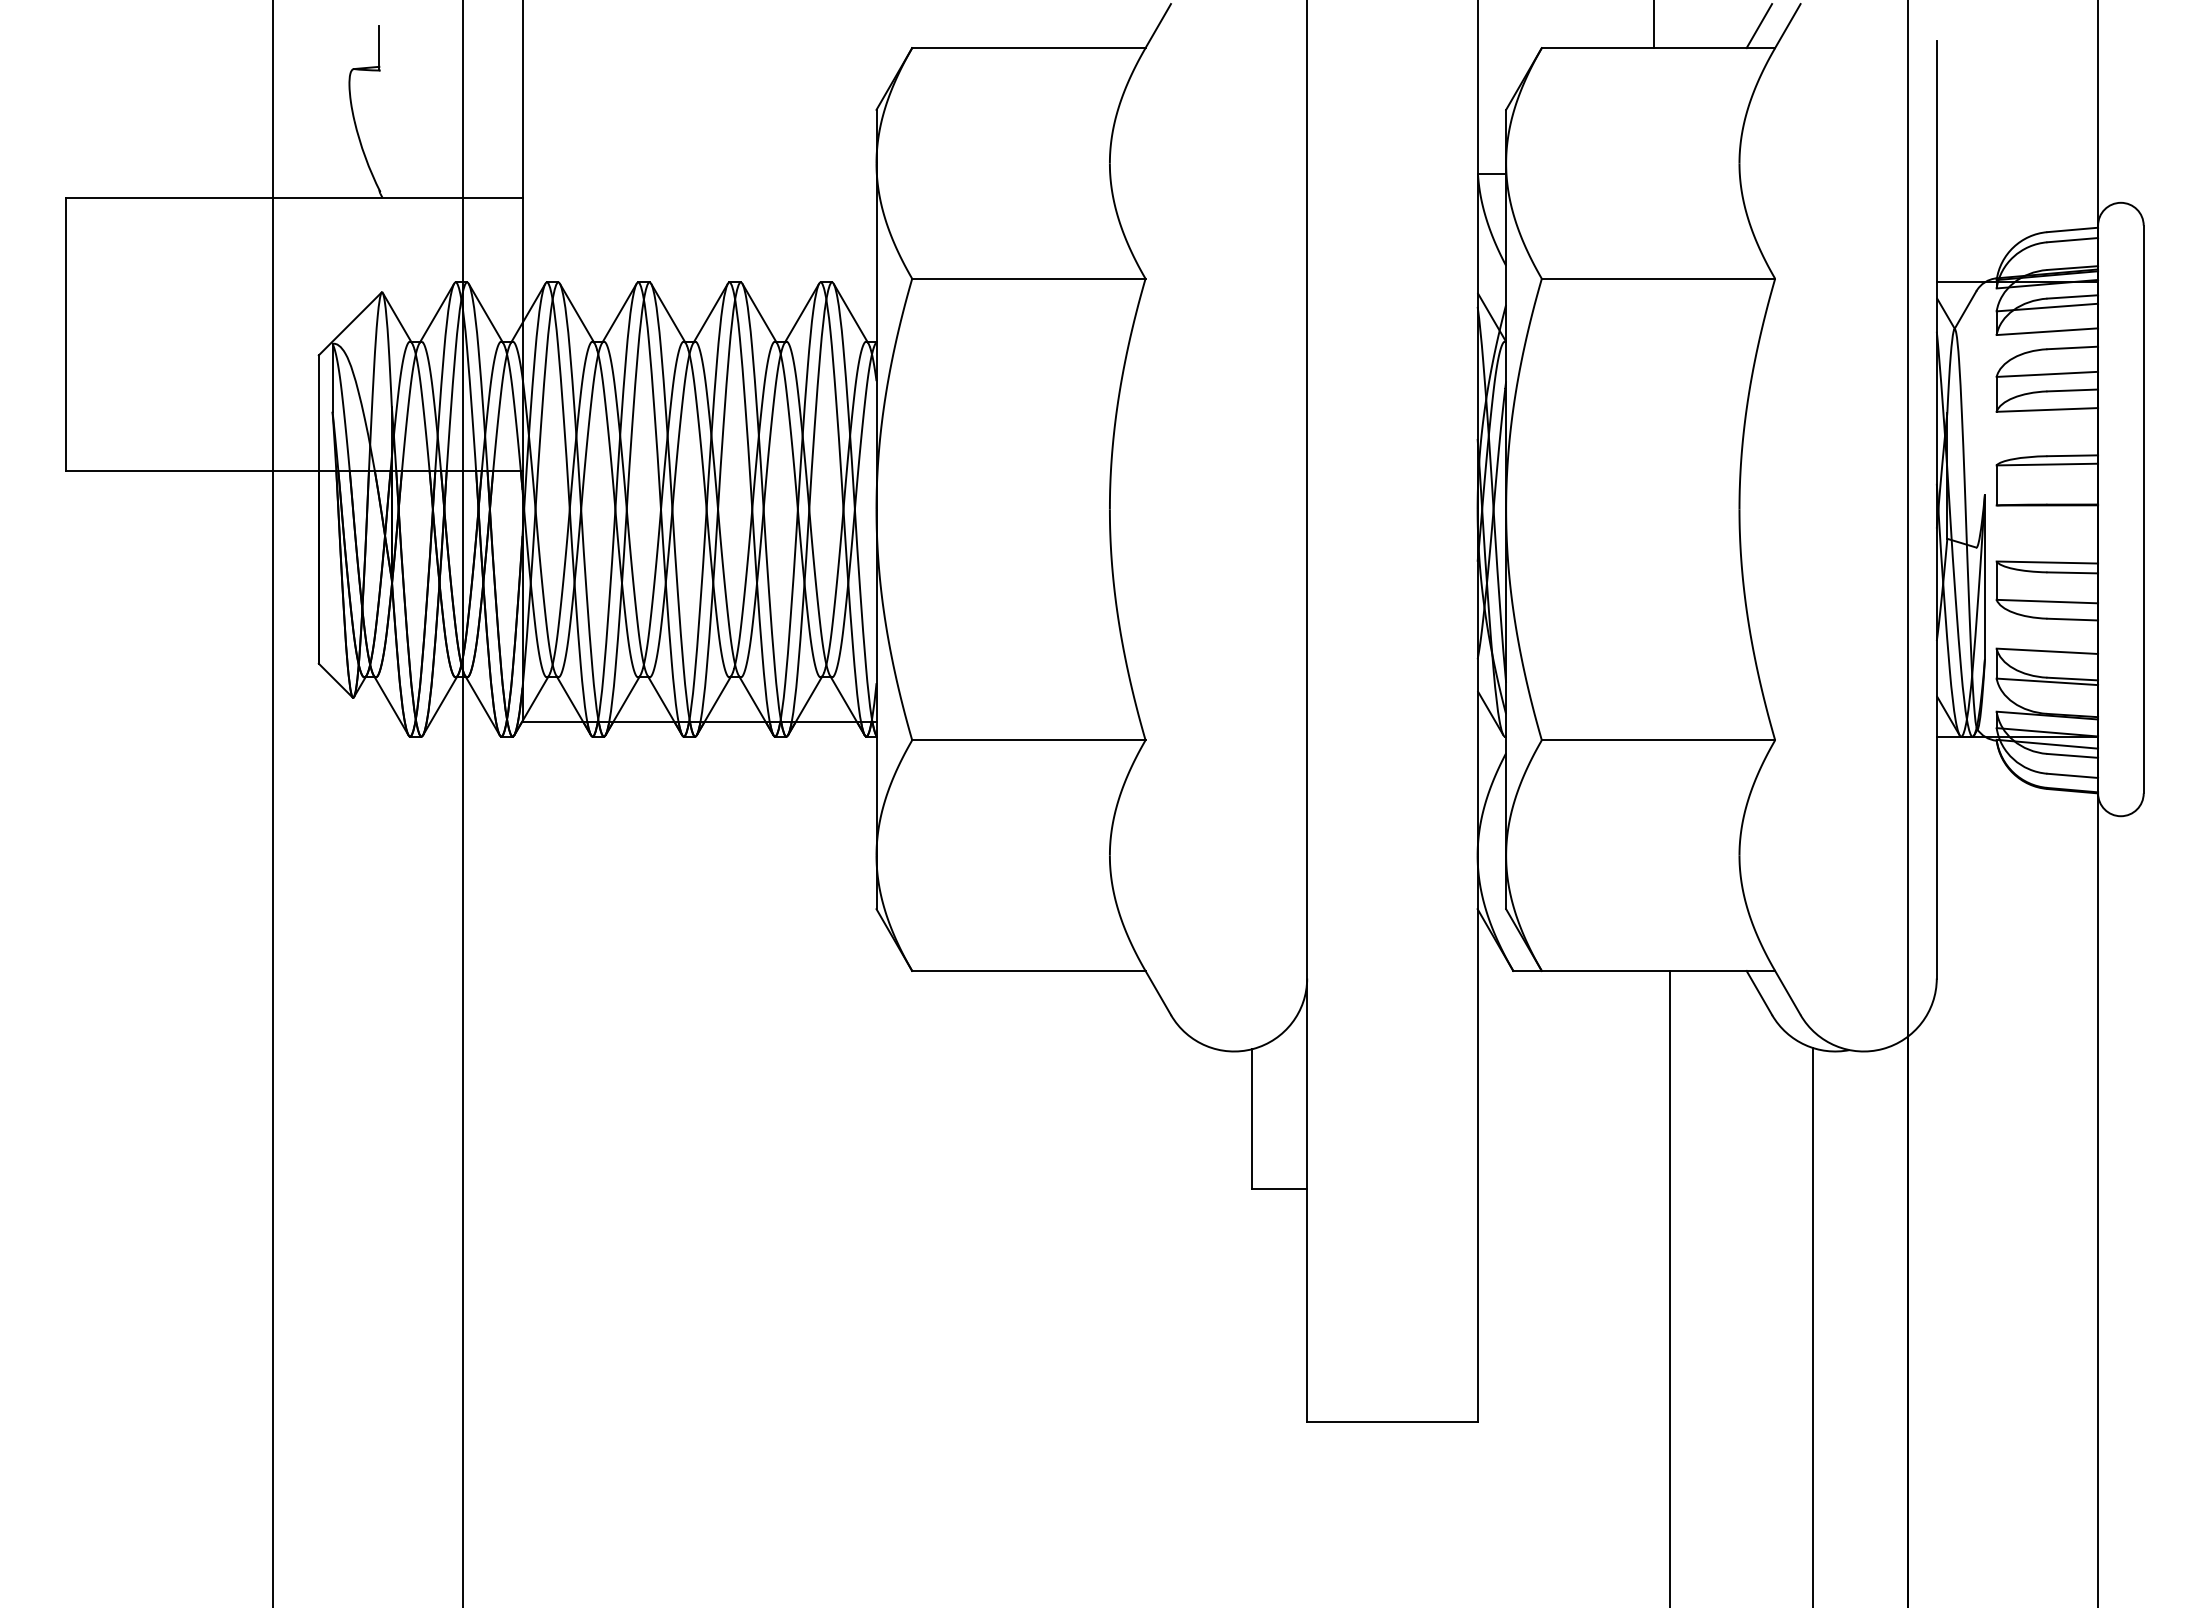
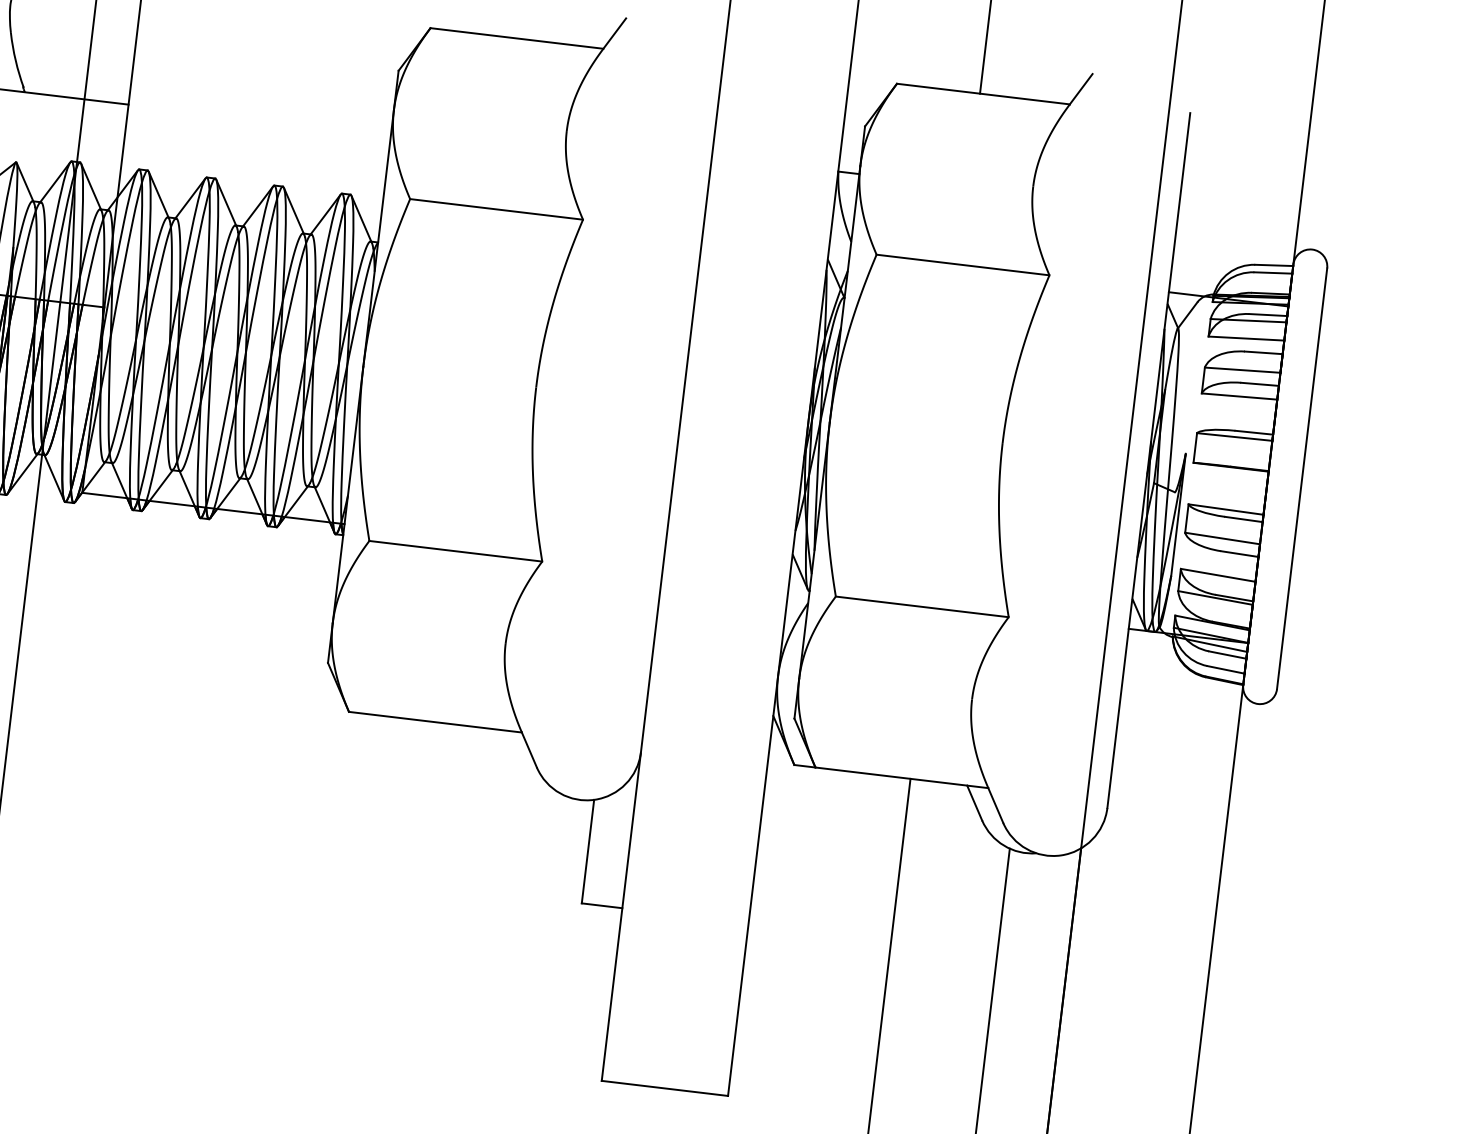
line: (1759, 26) -> (1060, 87), removed

